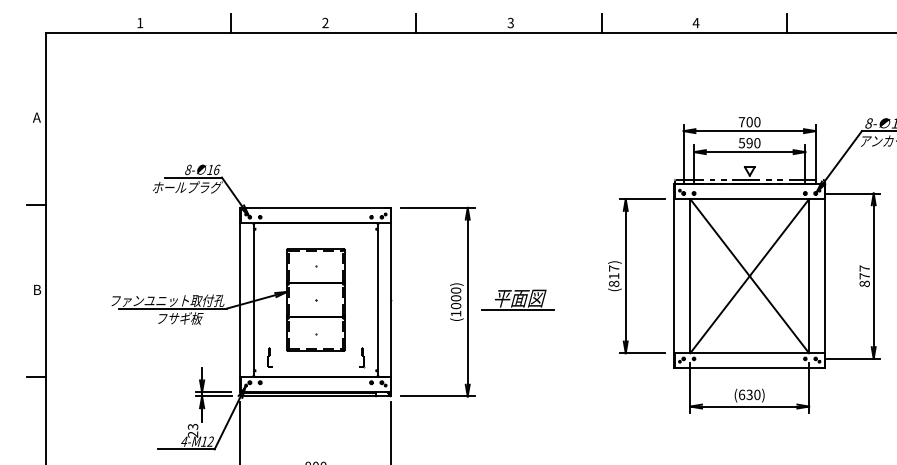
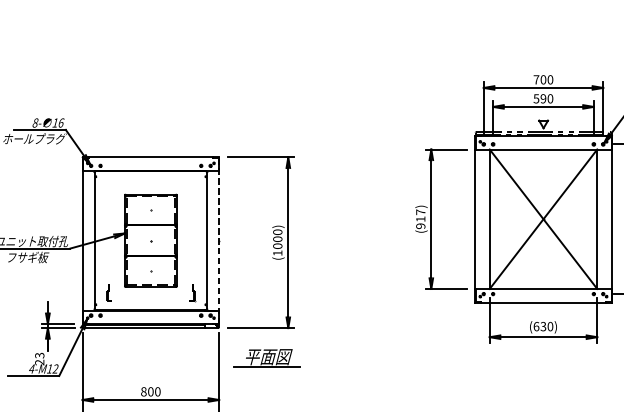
text: (614, 283) -> (421, 225), (817) -> (917)
line: (391, 299) -> (219, 240), solid -> dashed
part: (517, 299) -> (266, 357), moved

